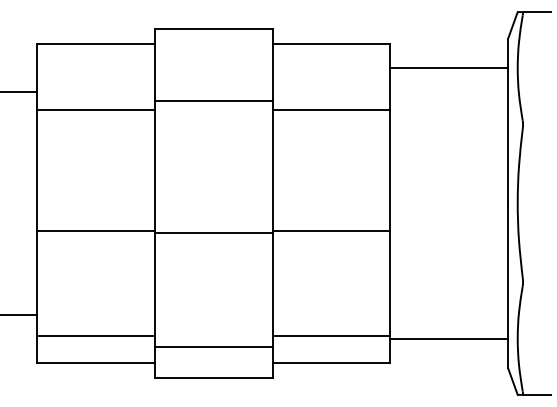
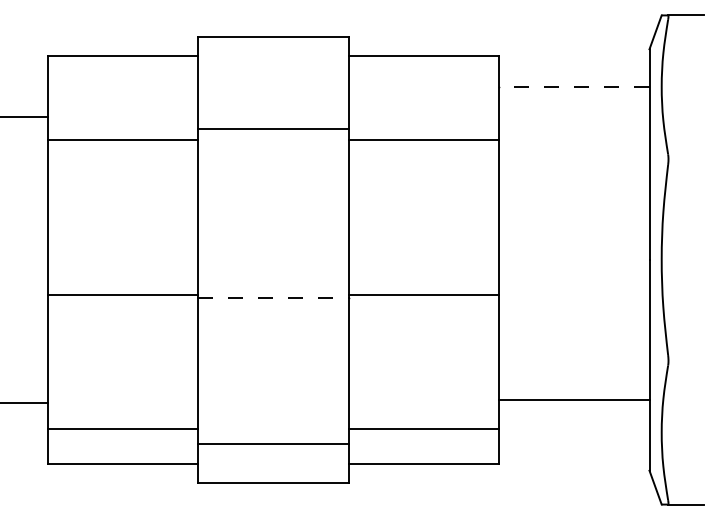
line: (449, 68) -> (574, 87), solid -> dashed
line: (213, 232) -> (272, 297), solid -> dashed
line: (449, 338) -> (574, 399), moved

